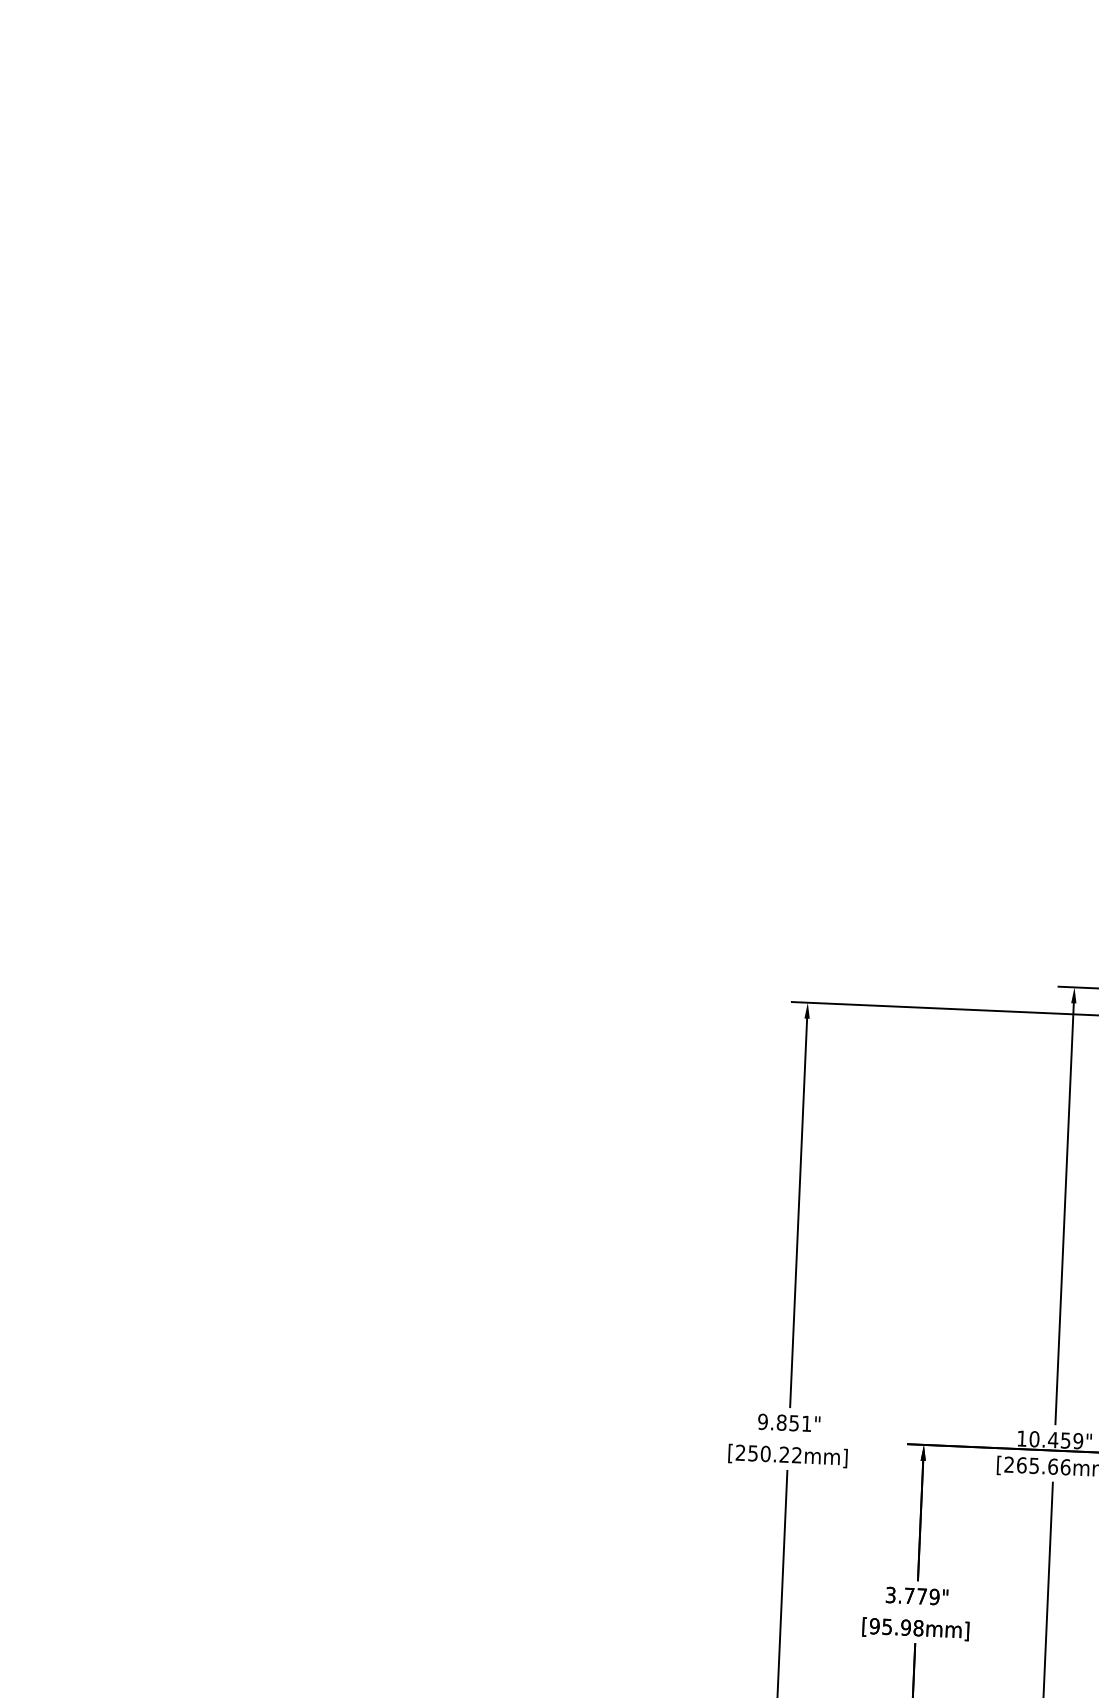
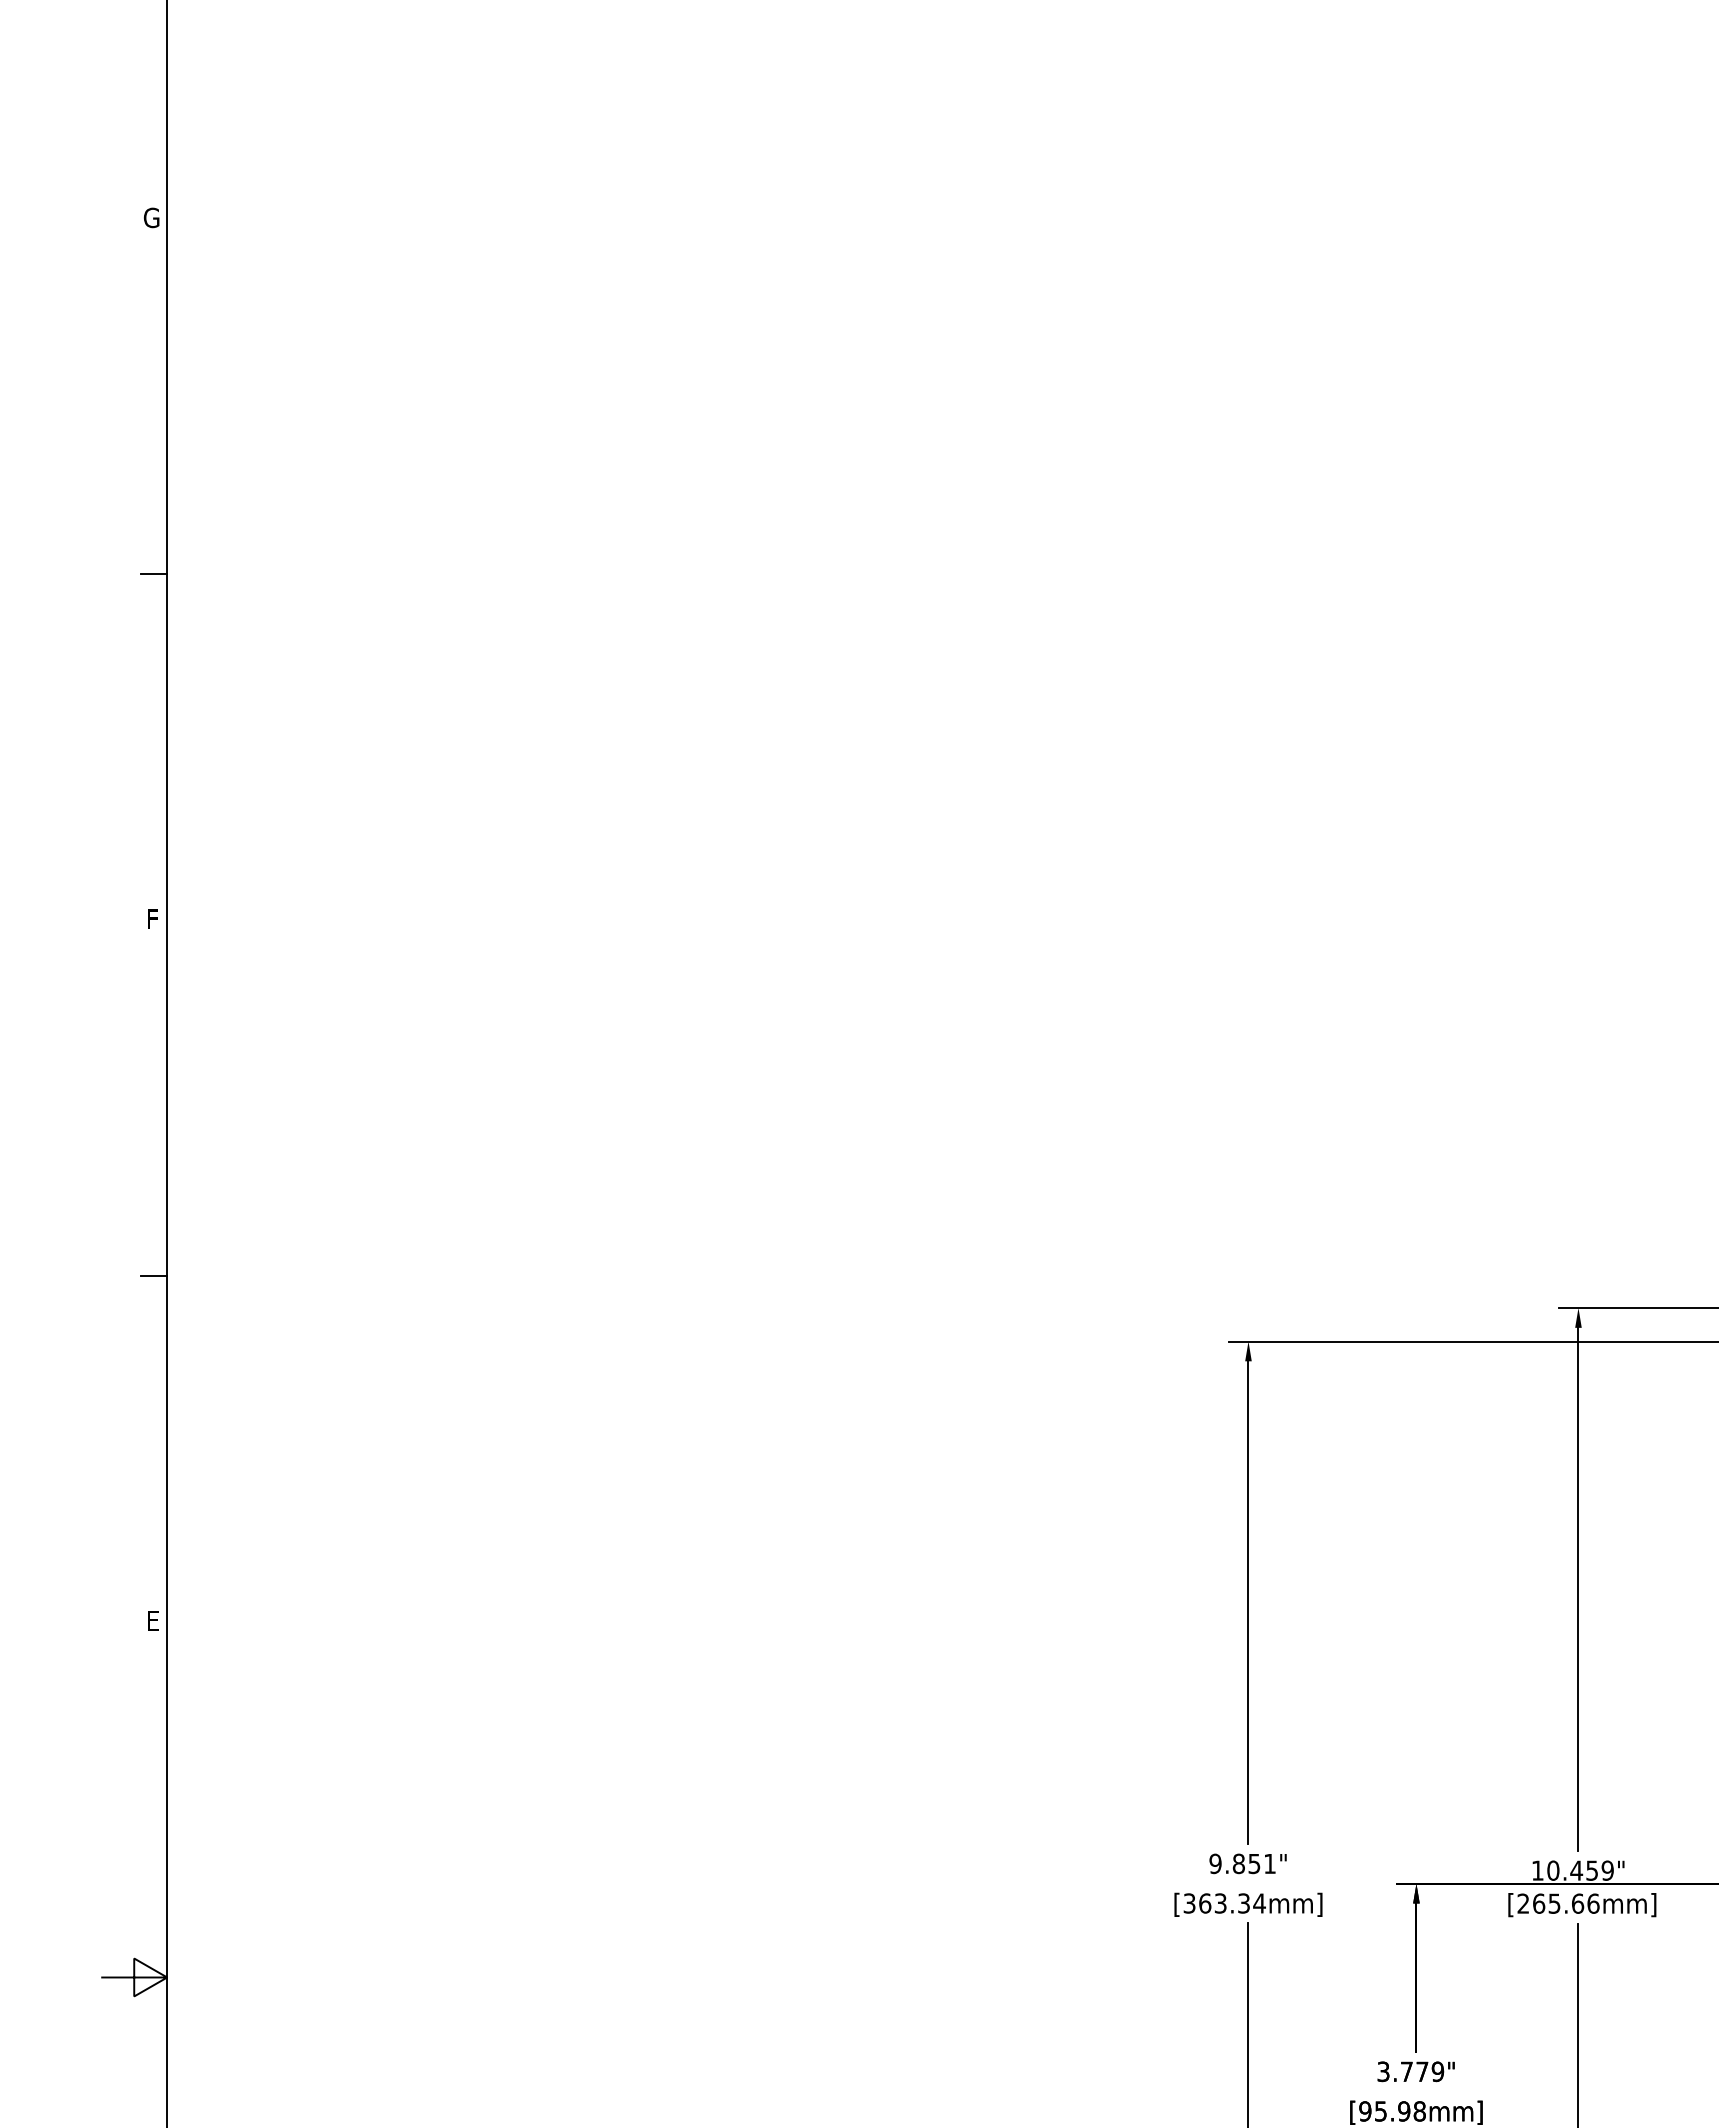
text: (768, 1454) -> (1224, 1903), [250.22mm] -> [363.34mm]

